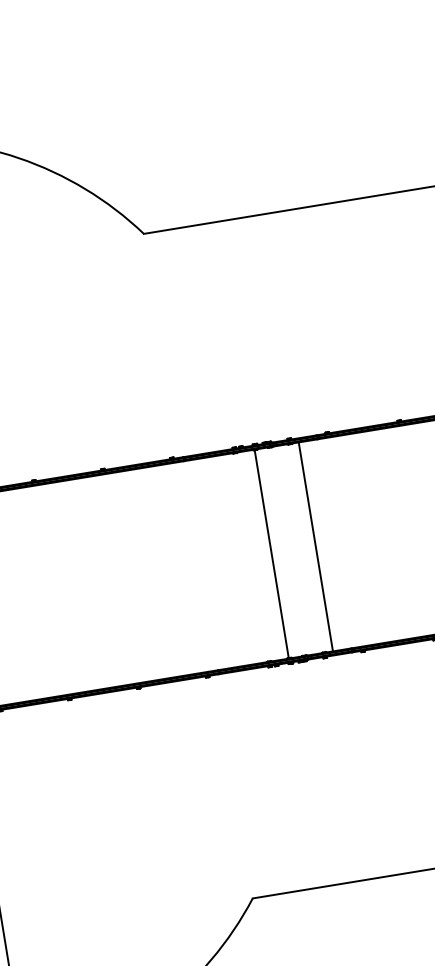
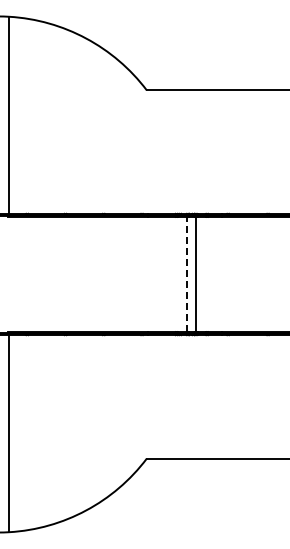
line: (315, 547) -> (195, 274), moved
line: (271, 554) -> (187, 274), solid -> dashed

